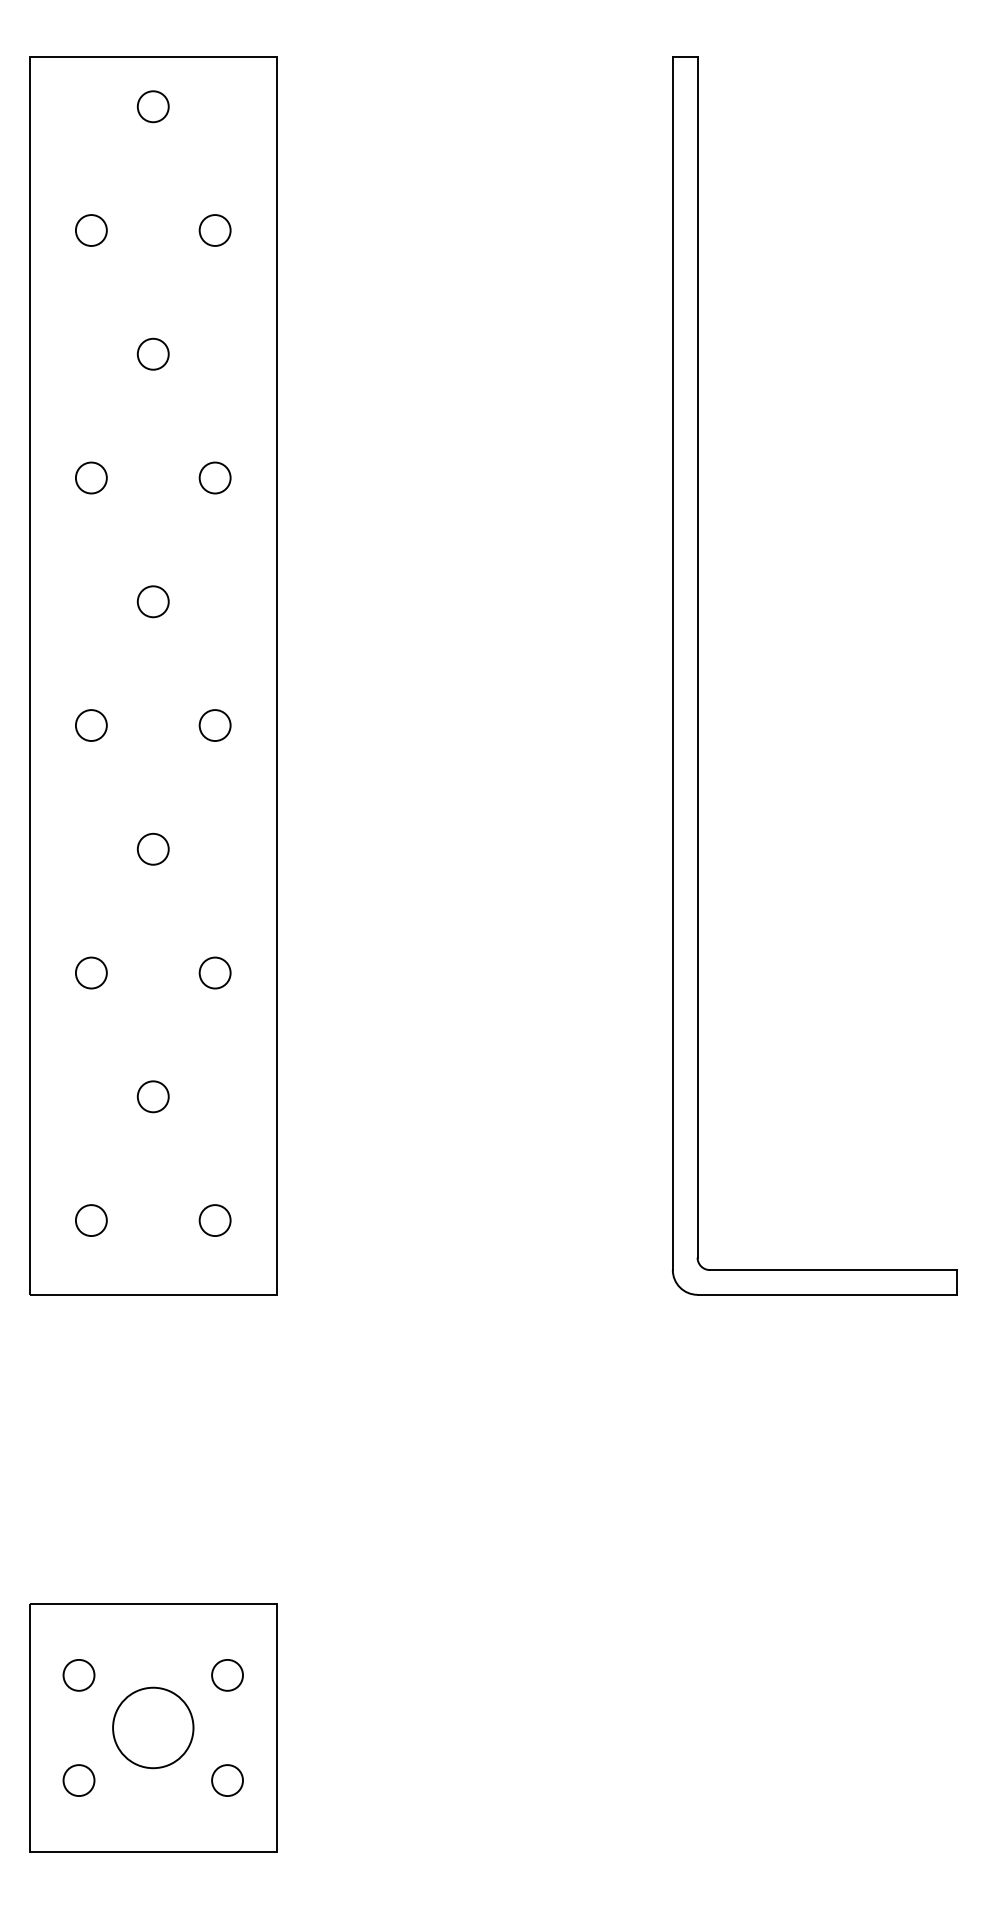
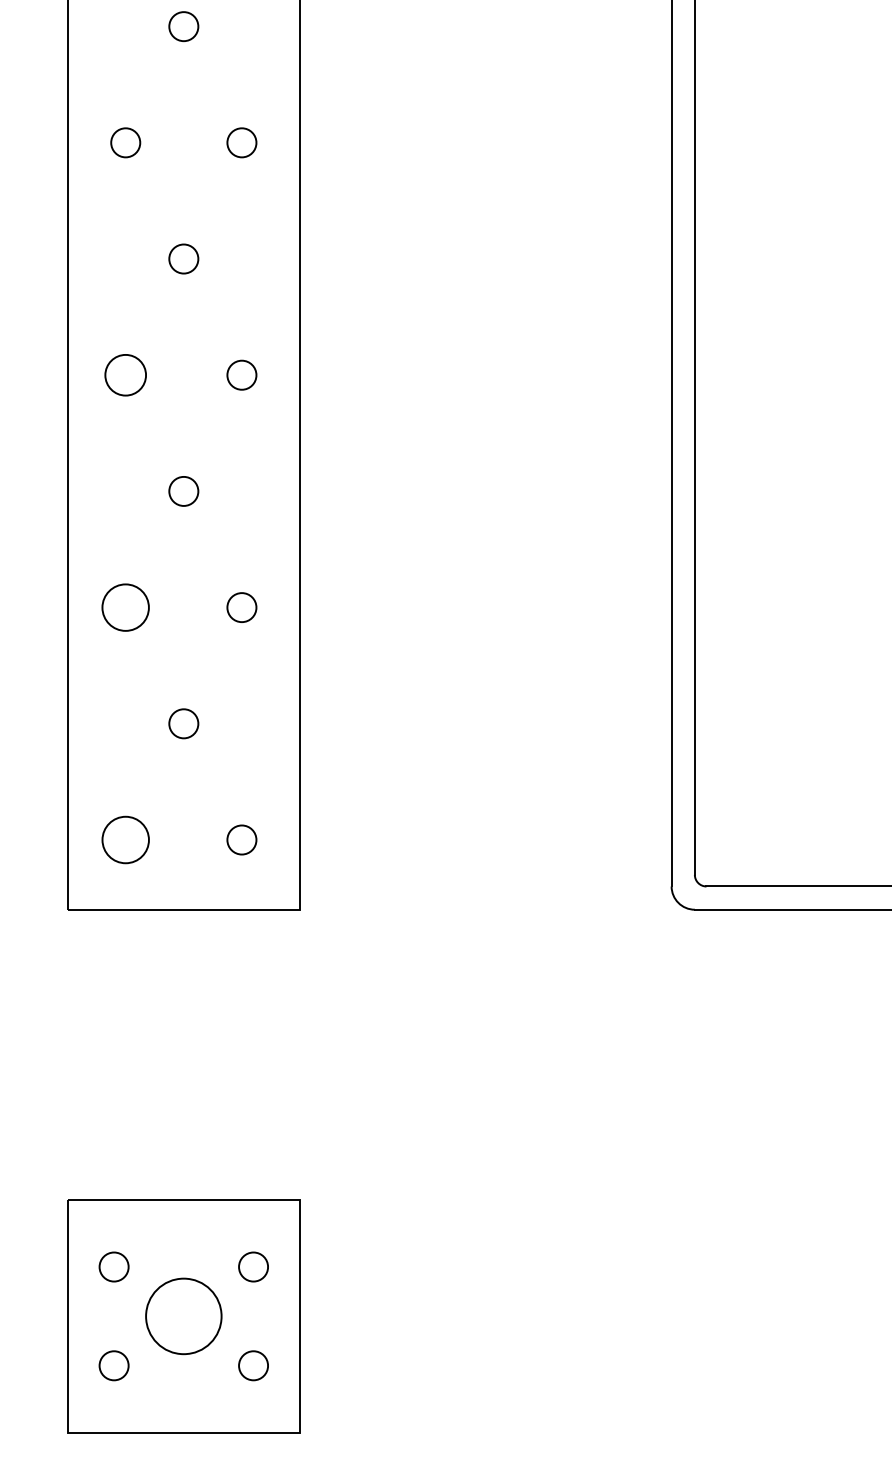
circle: (91, 725) -> (125, 375), size x1.4
circle: (91, 972) -> (125, 607), size x1.6
circle: (90, 1220) -> (124, 839), size x1.6

